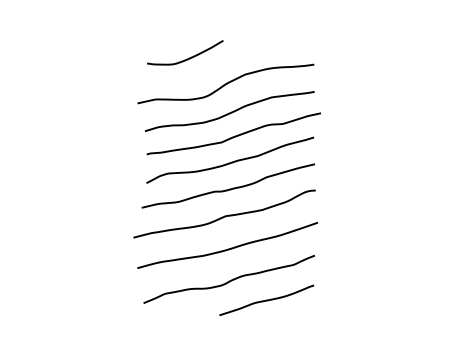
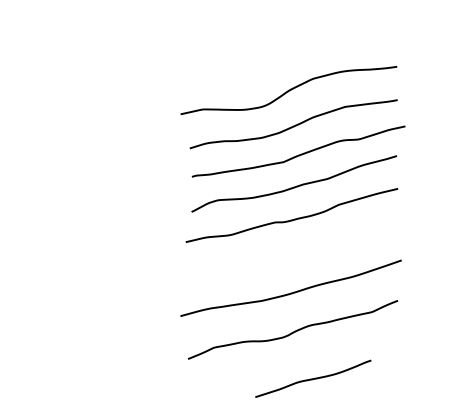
curve: (186, 58) -> (240, 59), removed
curve: (224, 215) -> (287, 251), removed
curve: (266, 299) -> (312, 377), moved

